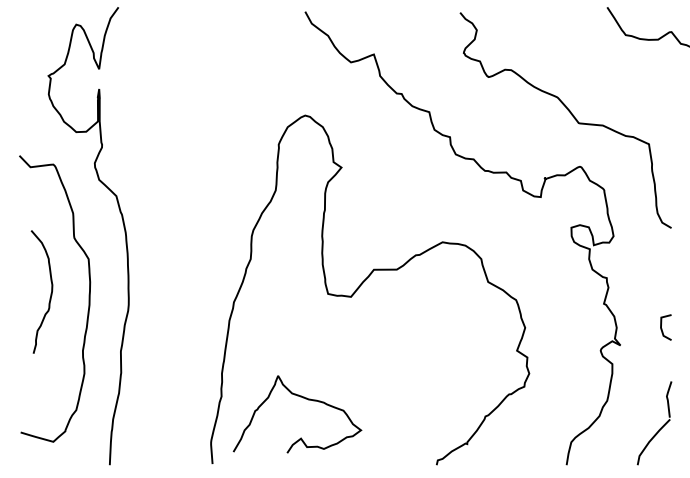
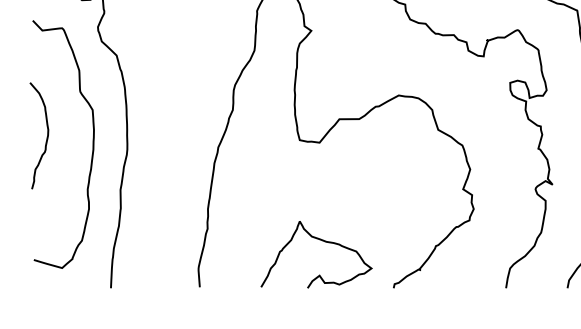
curve: (50, 293) -> (46, 137), moved
curve: (305, 399) -> (323, 241), moved

